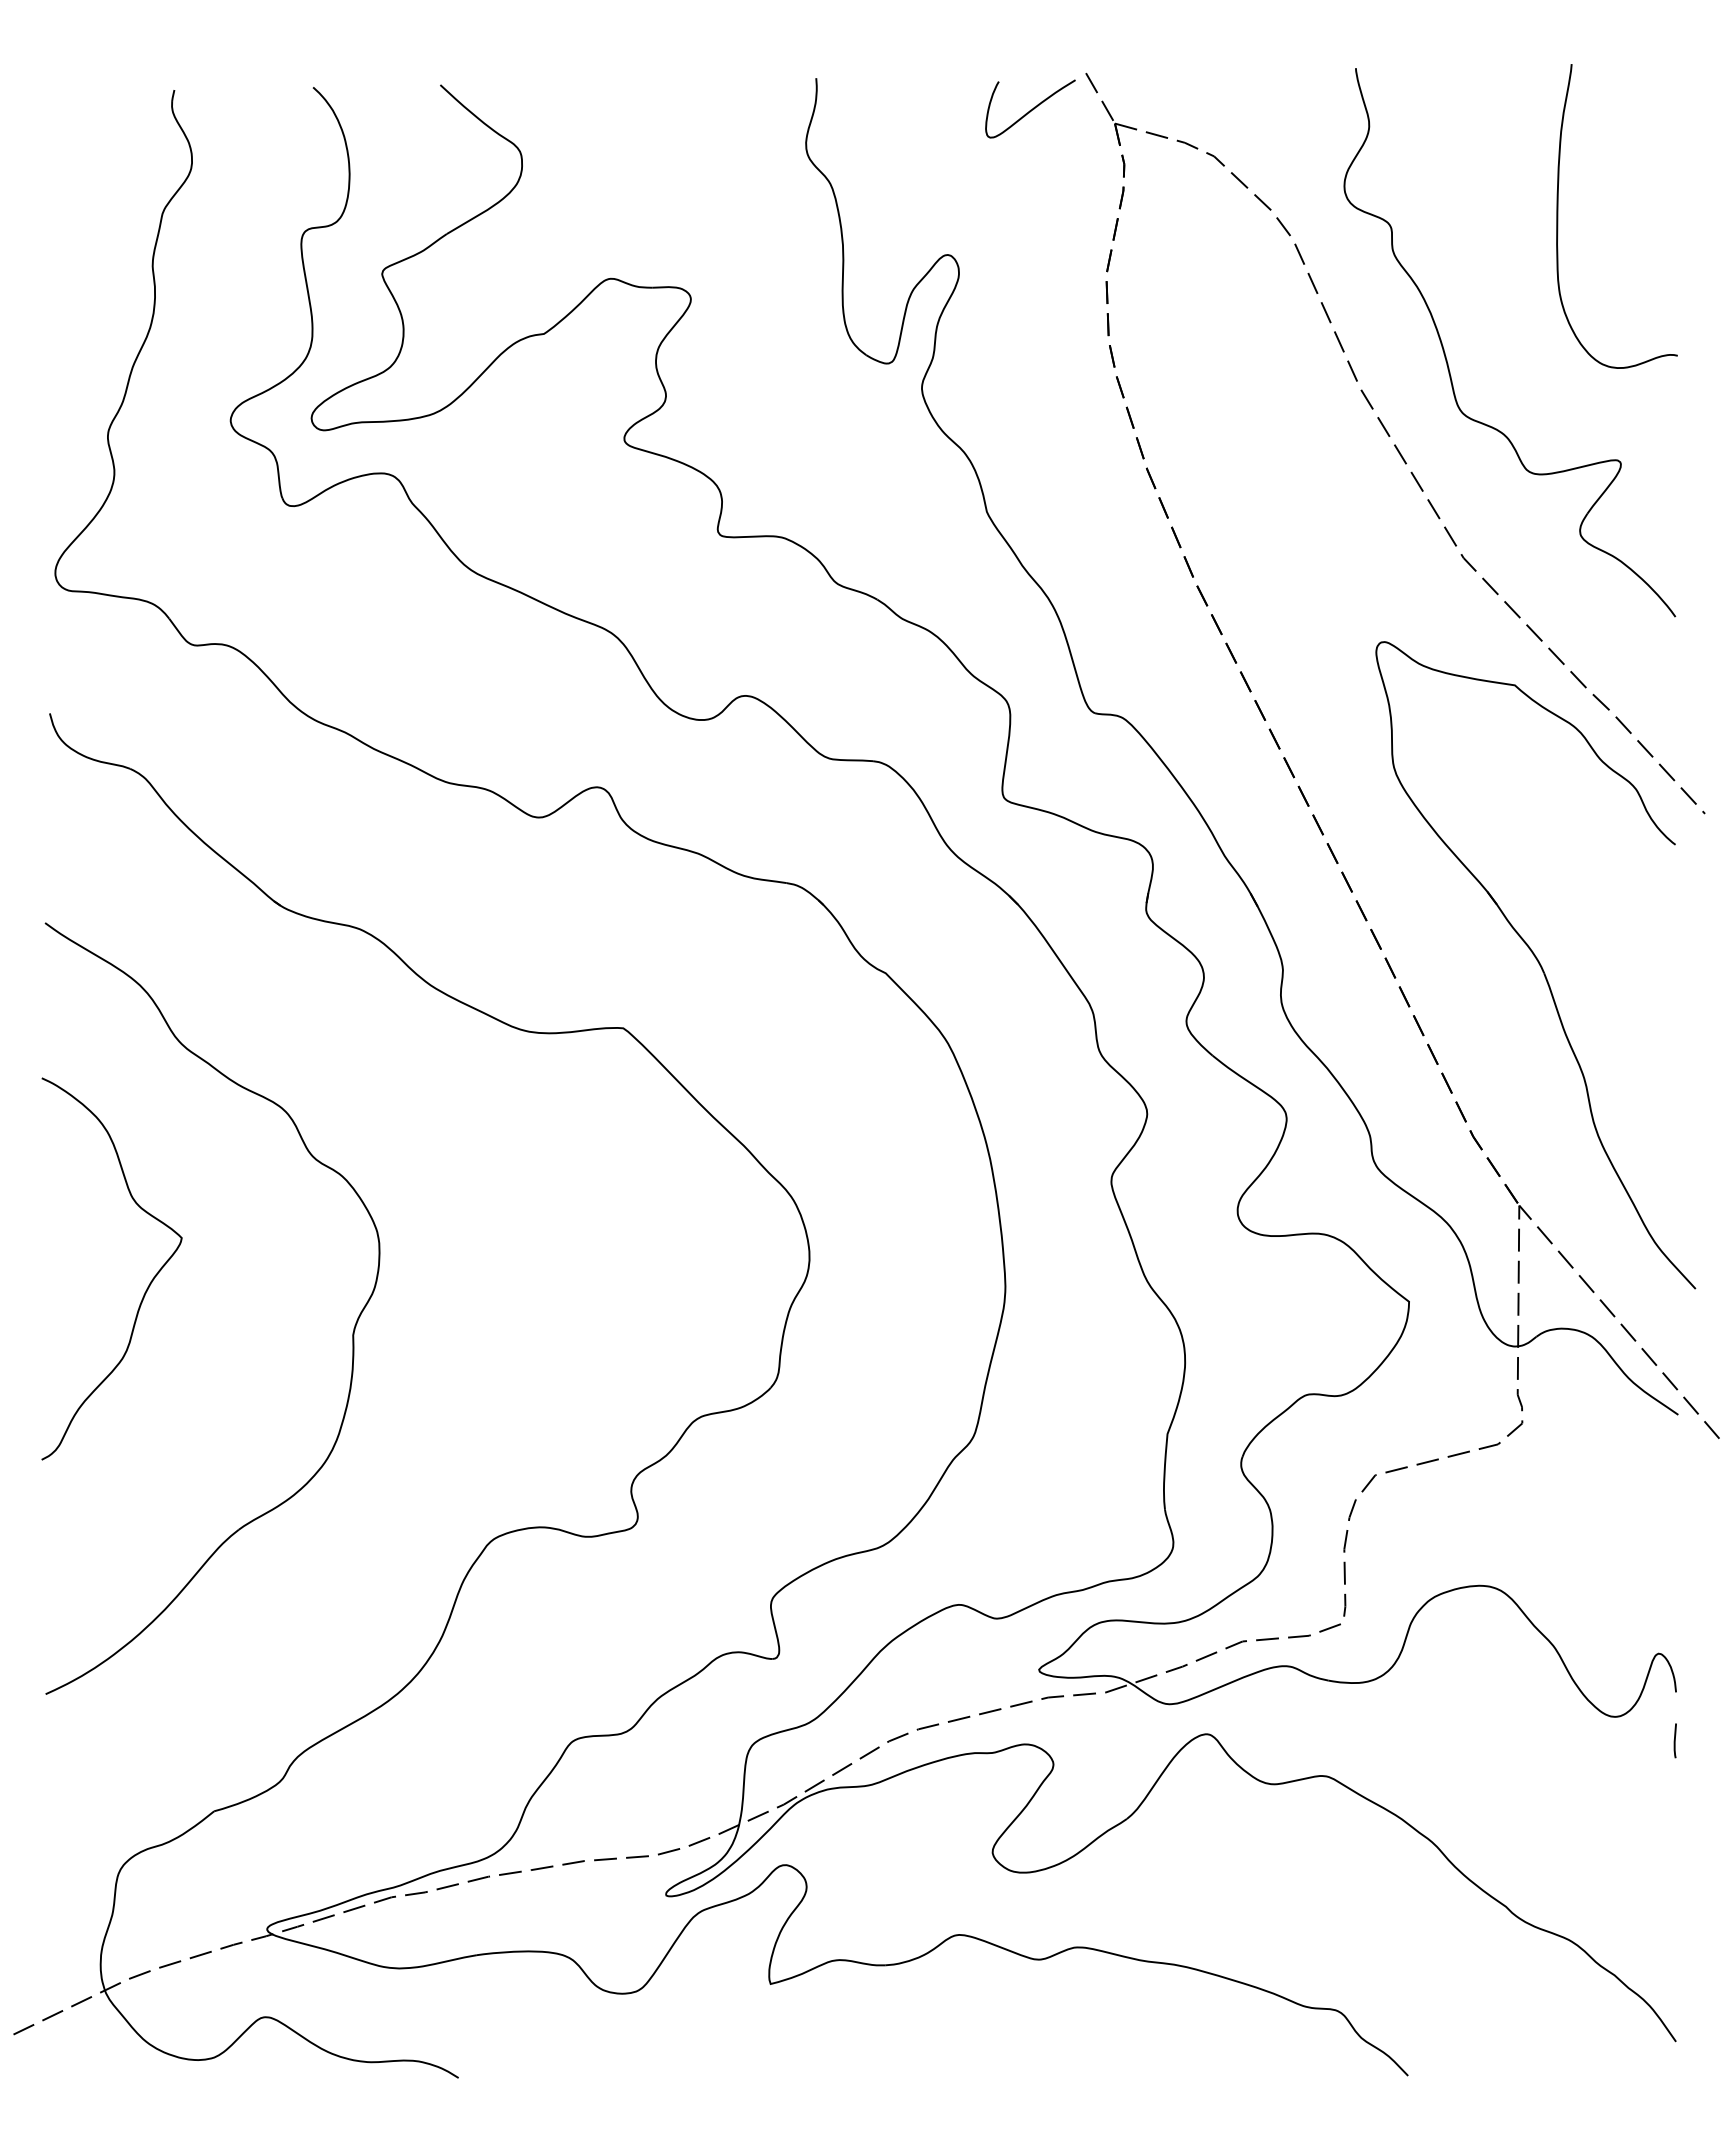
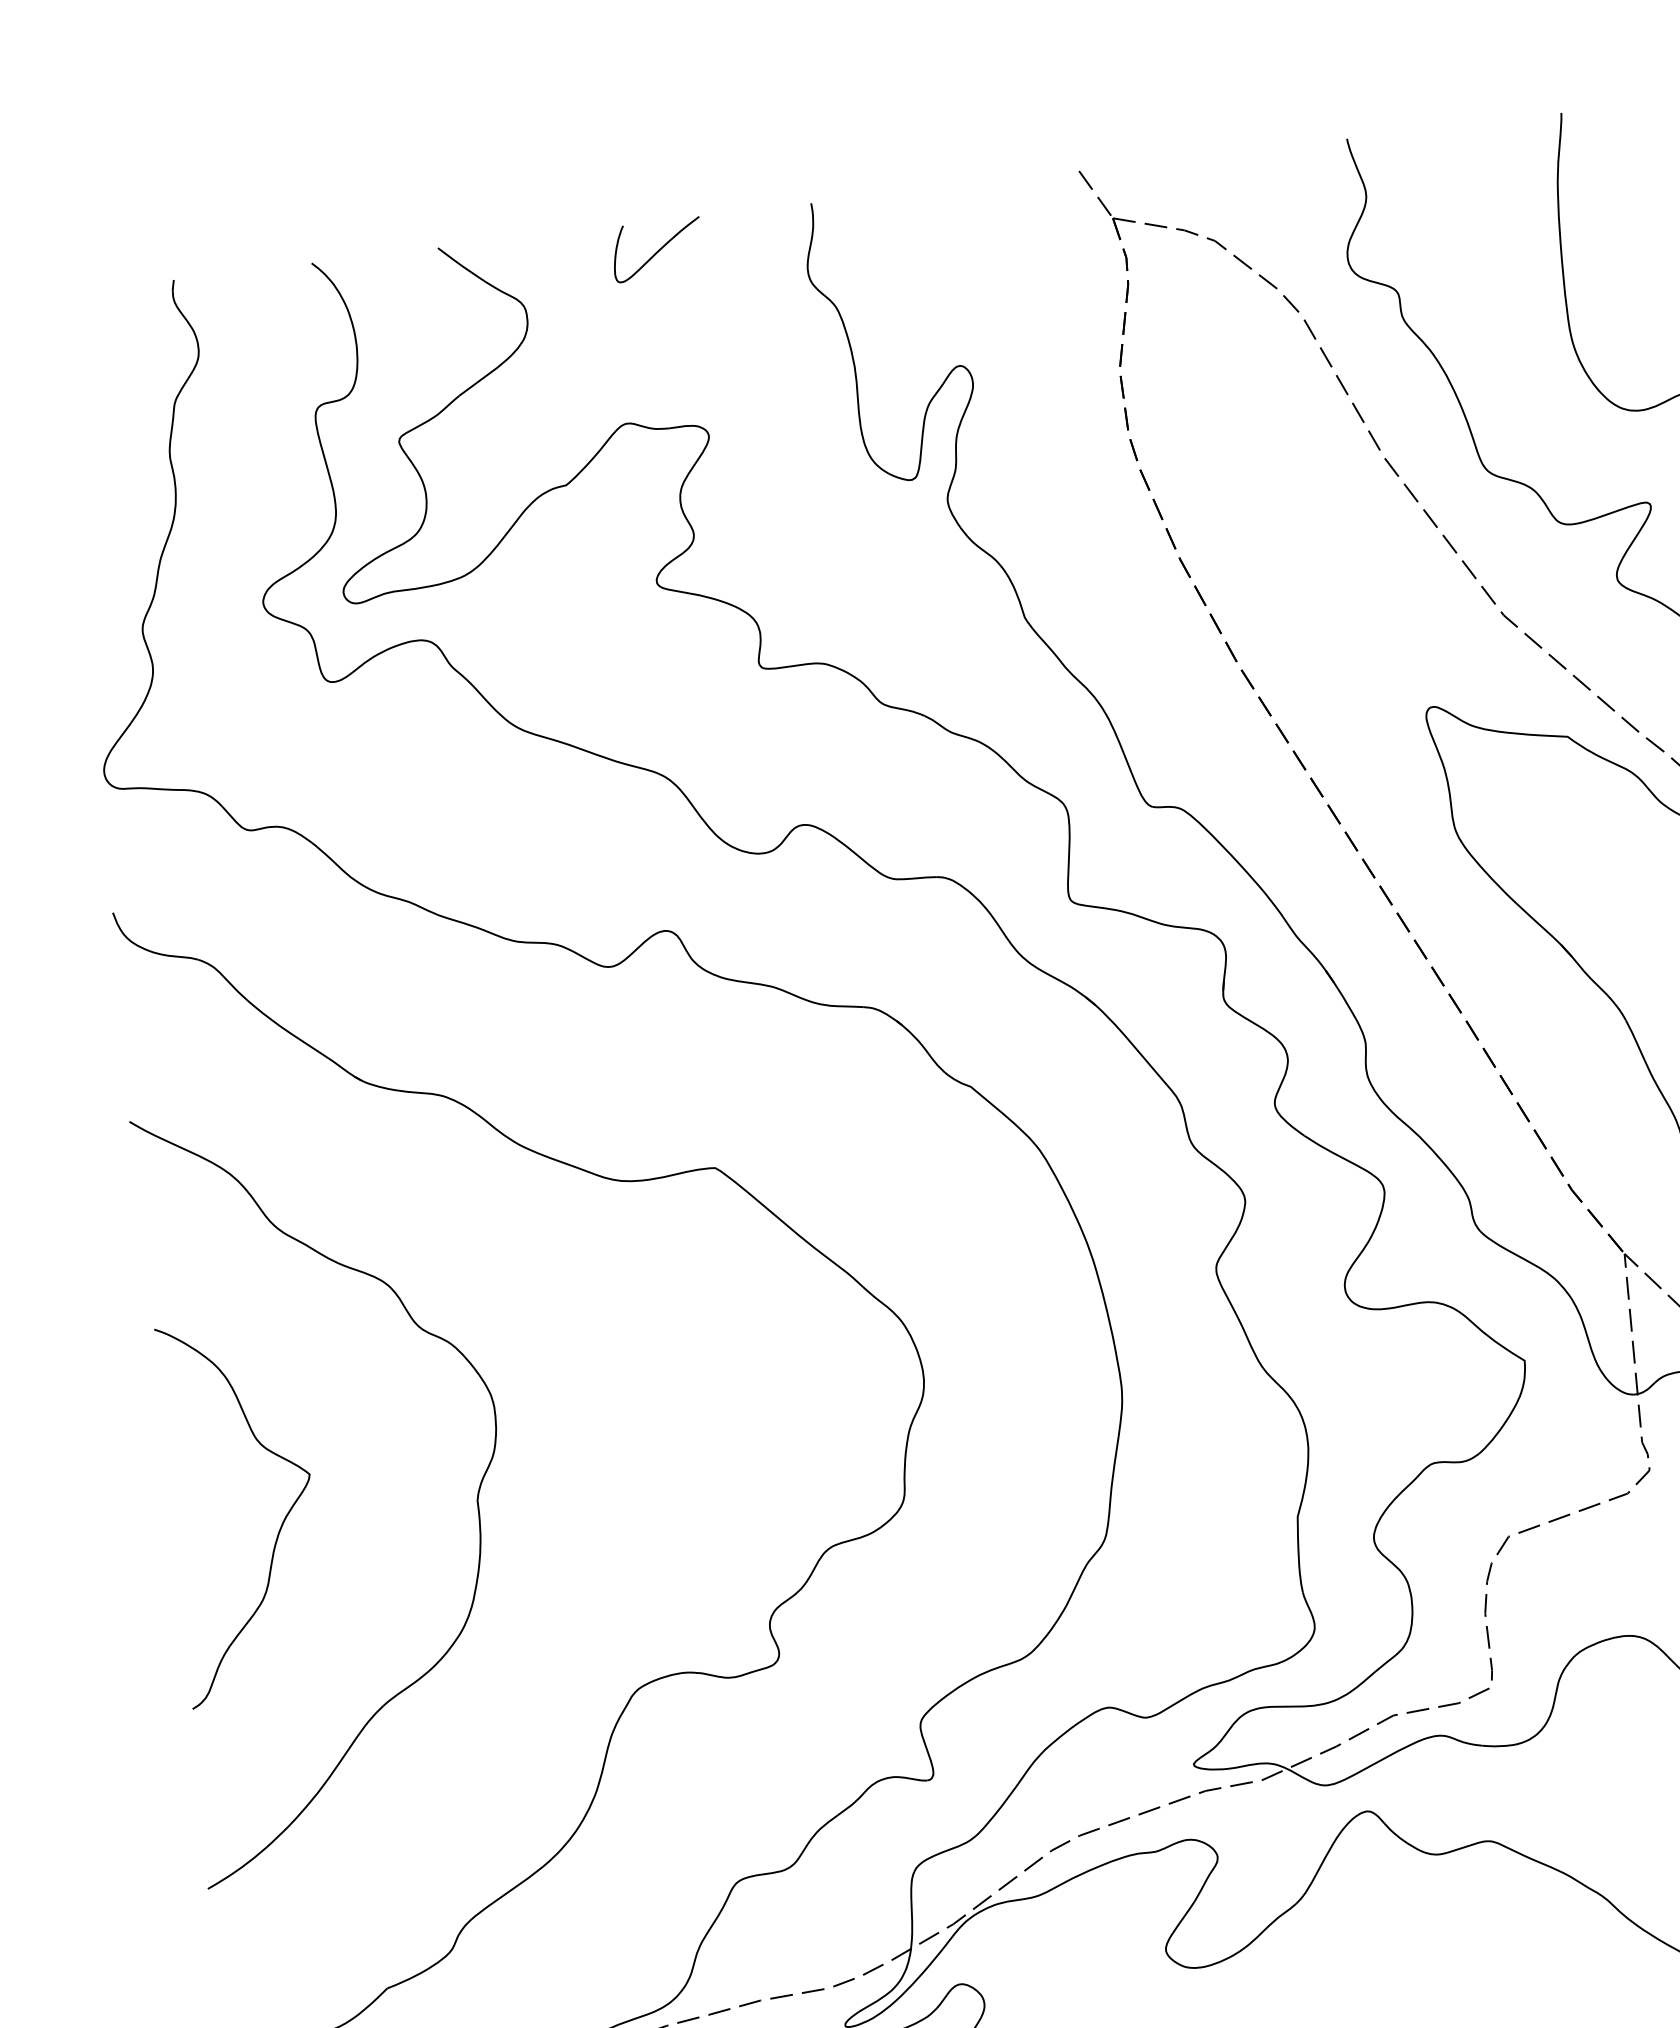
curve: (1030, 109) -> (657, 250), moved
curve: (147, 1286) -> (280, 1526), moved

